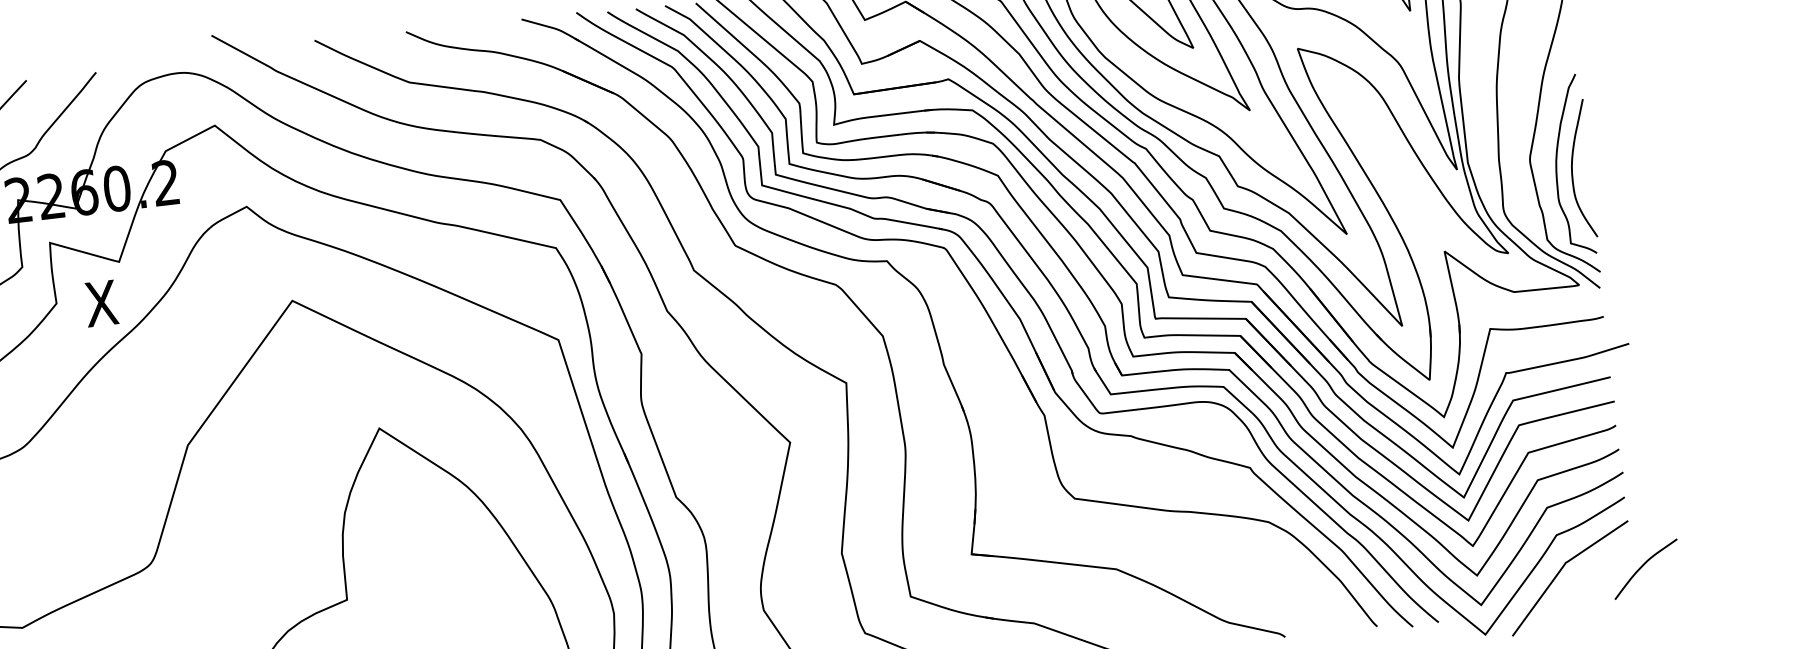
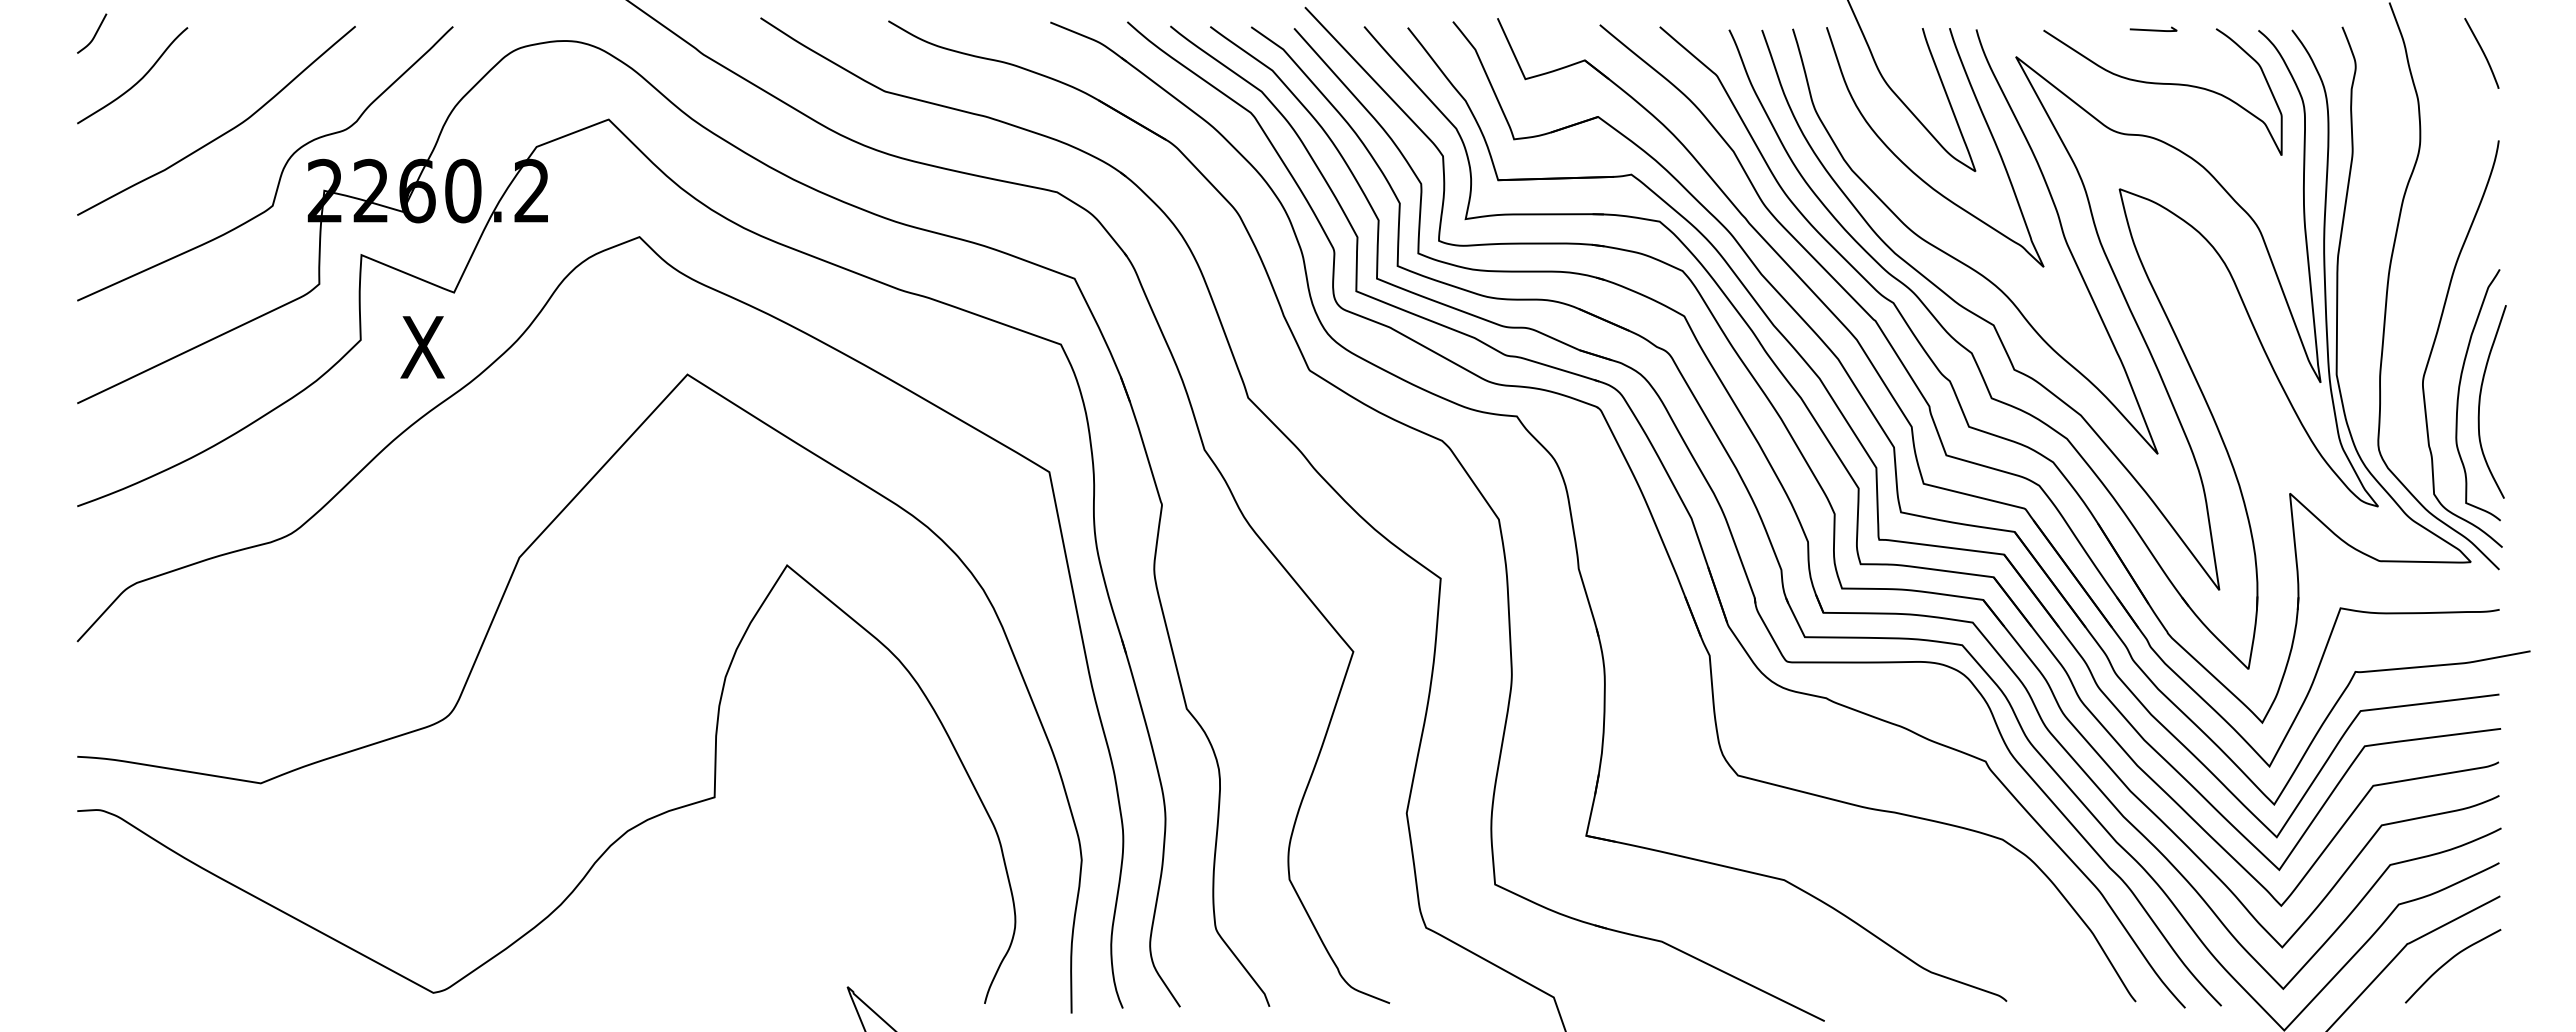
curve: (1643, 566) -> (2449, 961), moved

